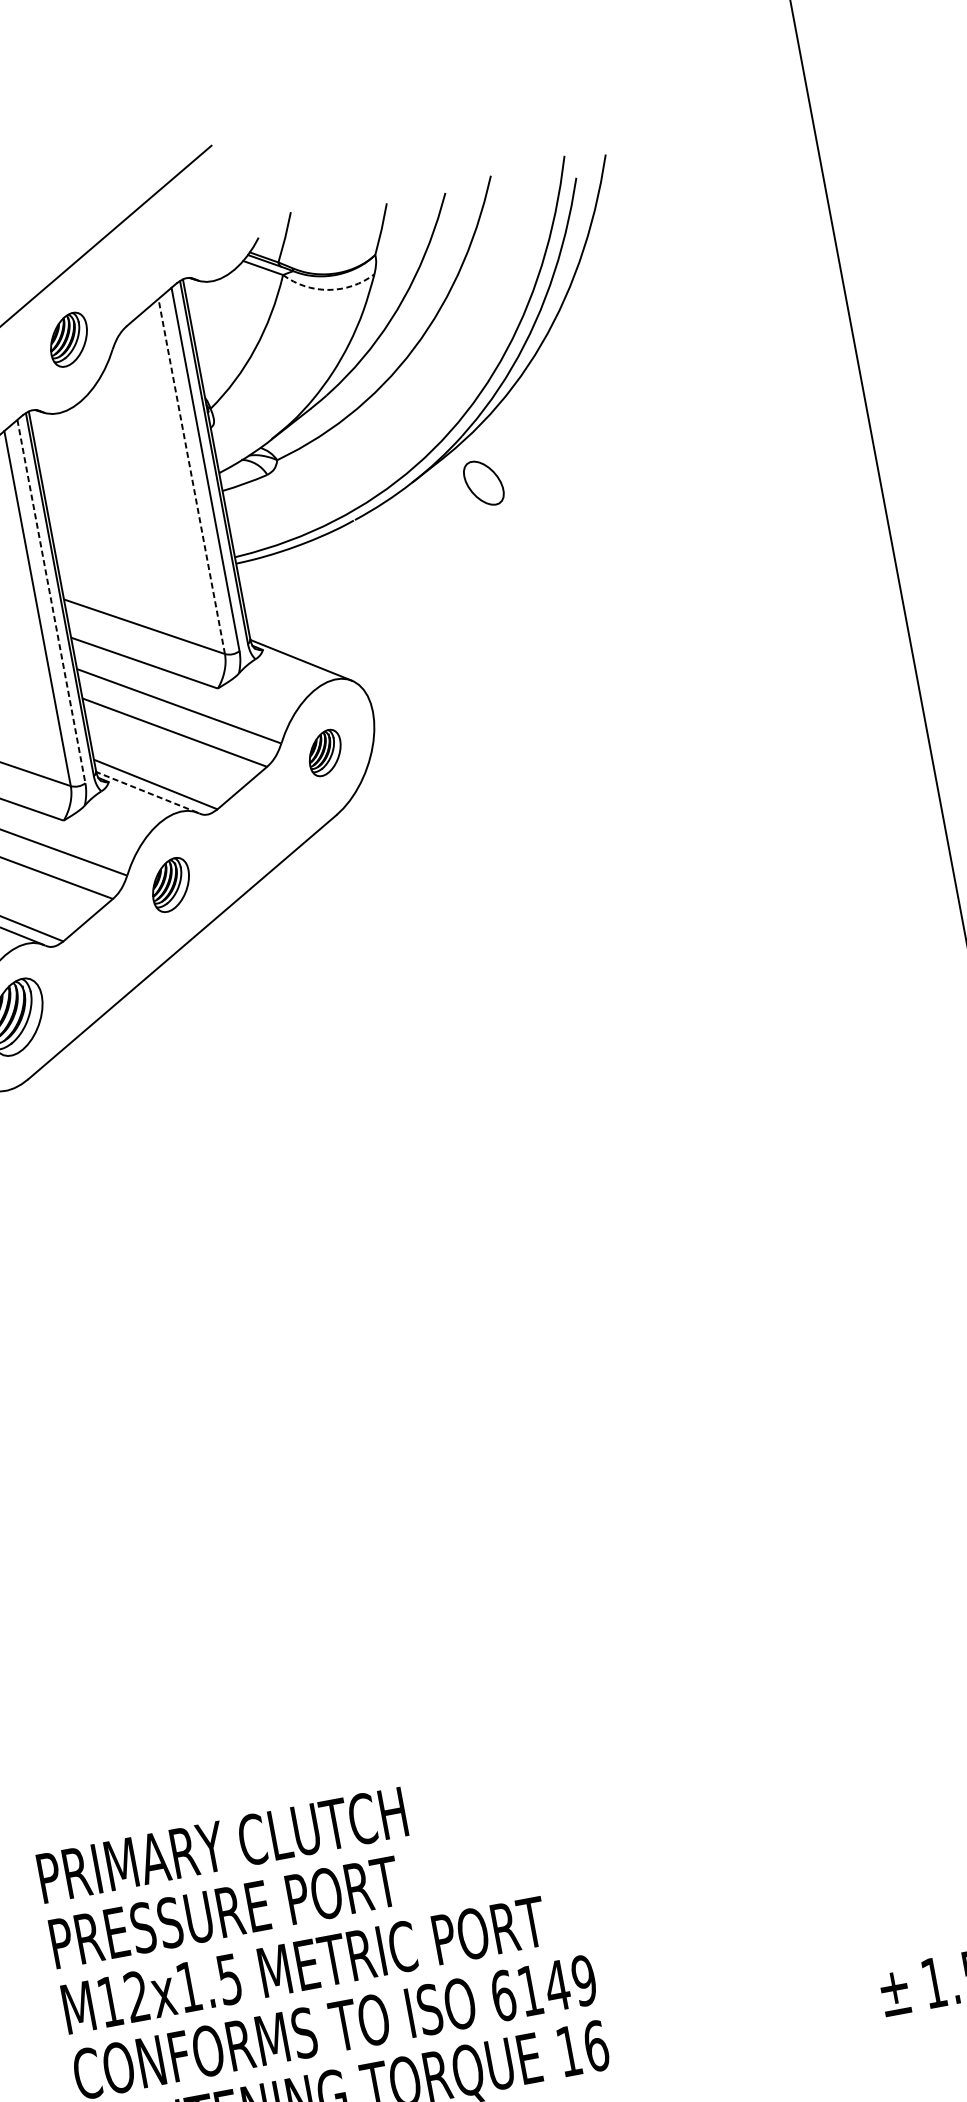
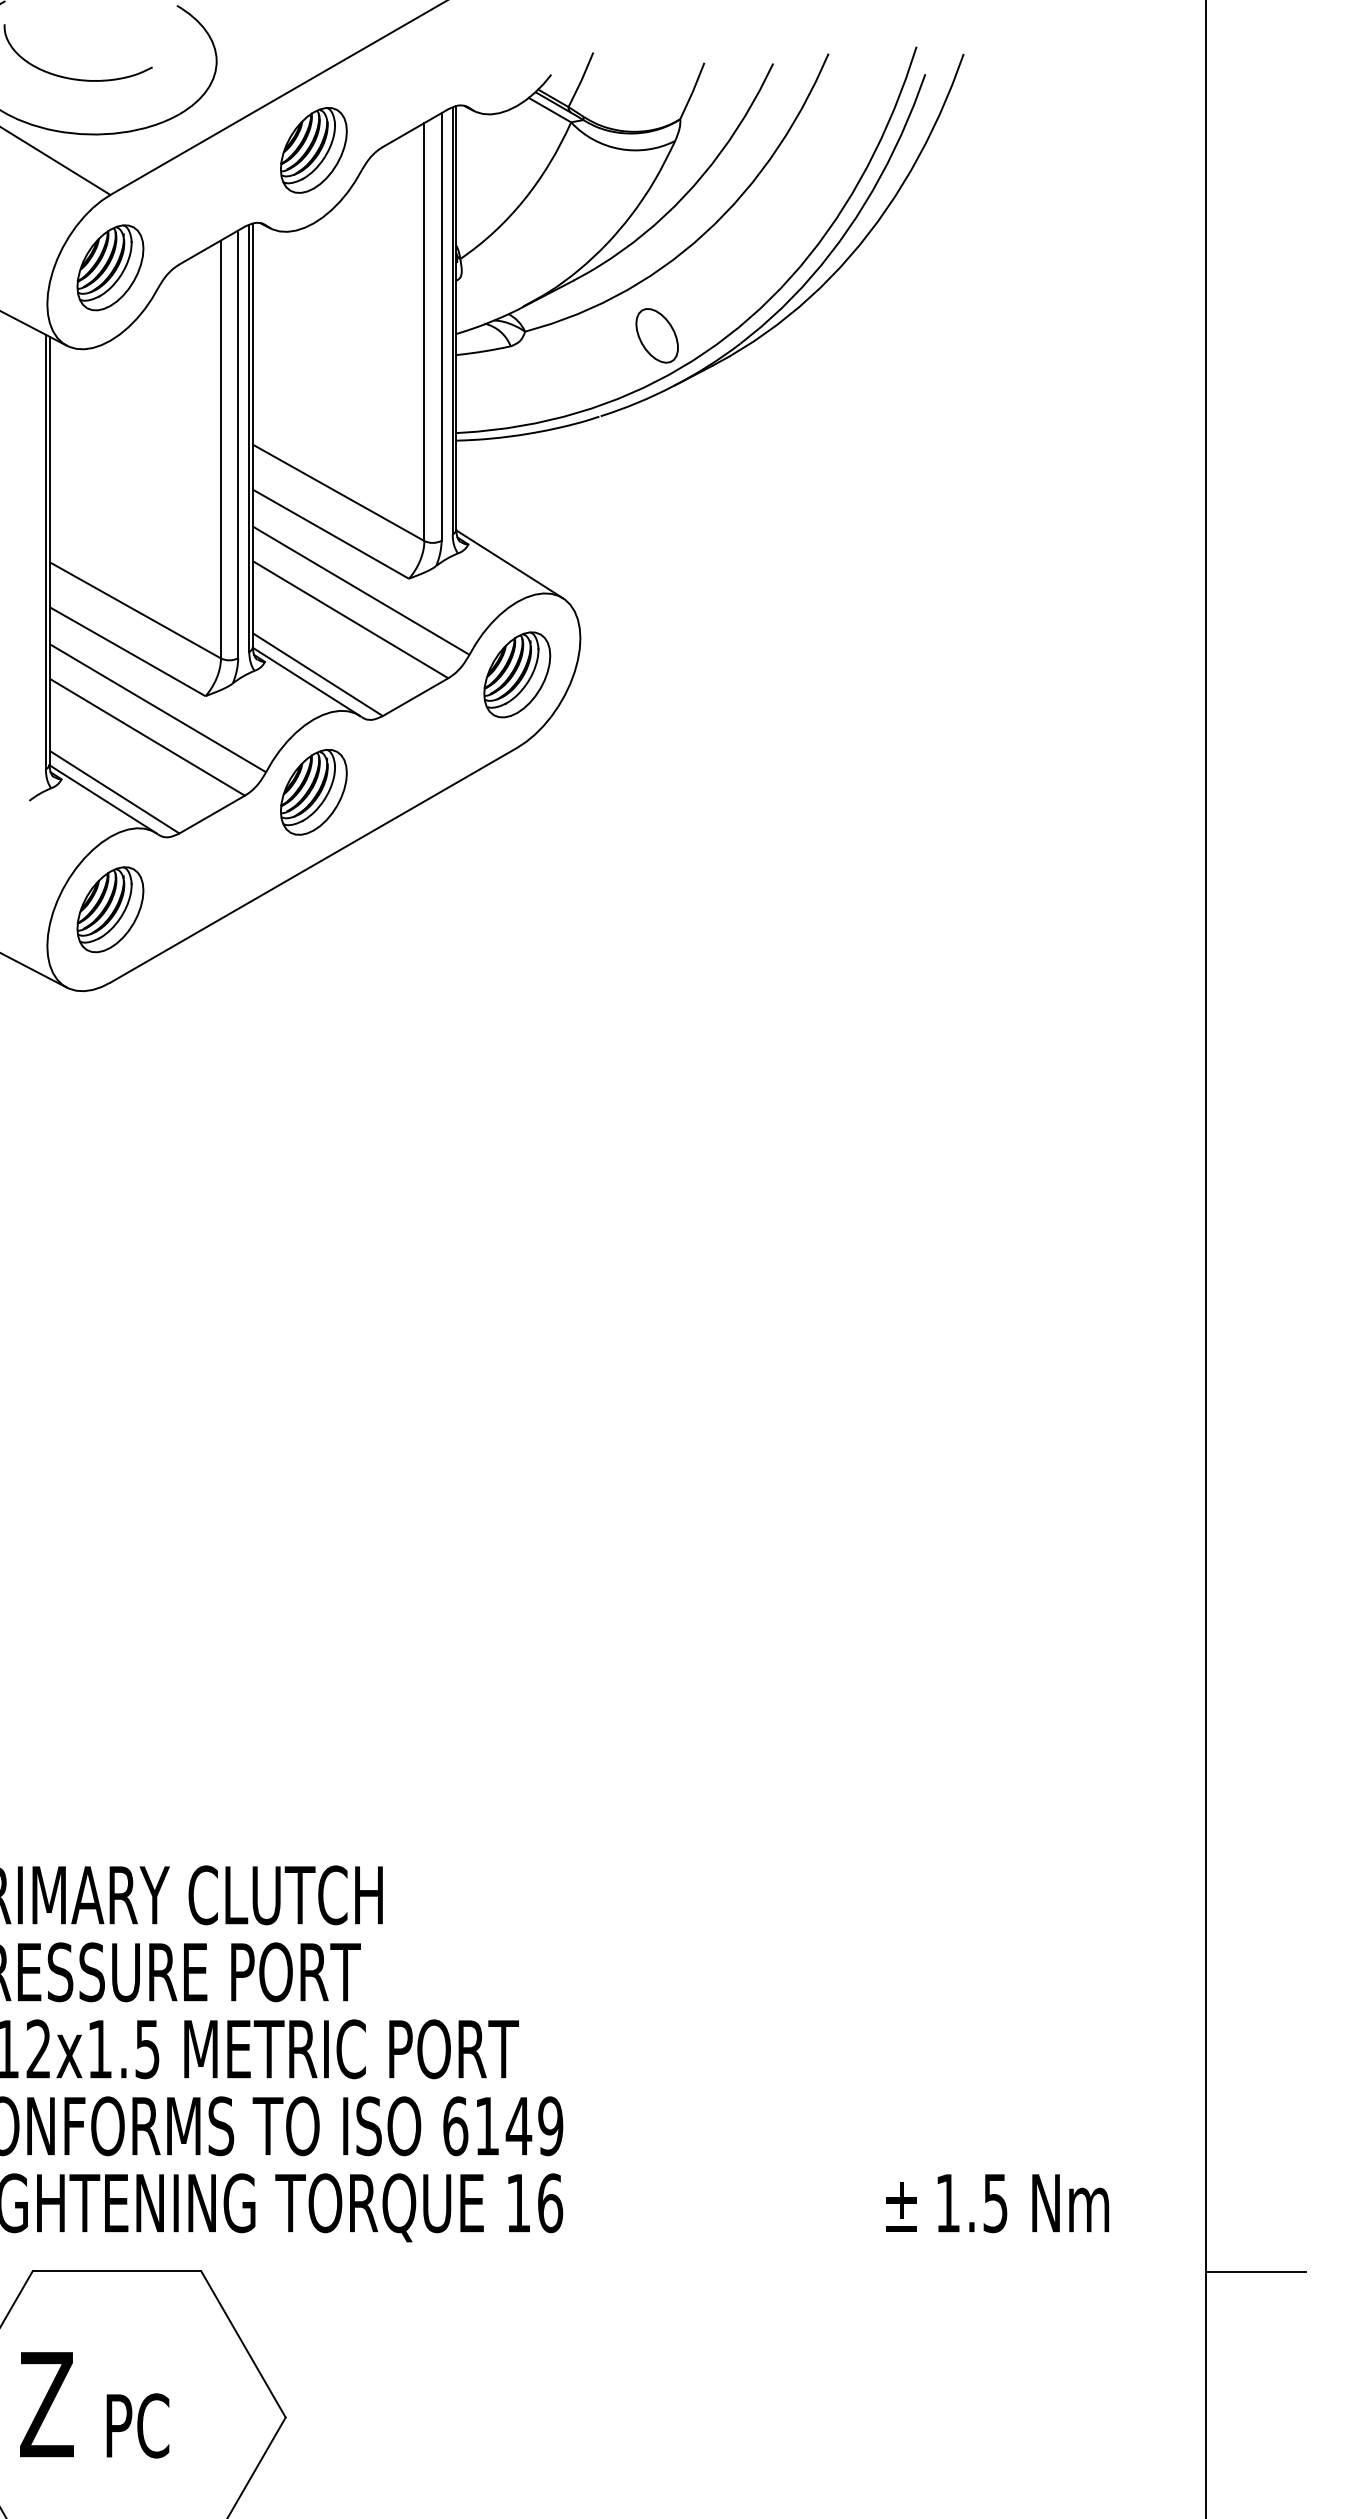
arc: (329, 290) -> (620, 149), dashed -> solid
part: (68, 339) -> (313, 150), size x1.43
line: (191, 476) -> (424, 332), dashed -> solid
part: (483, 483) -> (656, 335), moved
line: (51, 601) -> (238, 444), dashed -> solid
part: (325, 752) -> (517, 674), size x1.67
line: (146, 792) -> (305, 681), dashed -> solid
part: (170, 884) -> (313, 791), size x1.43

